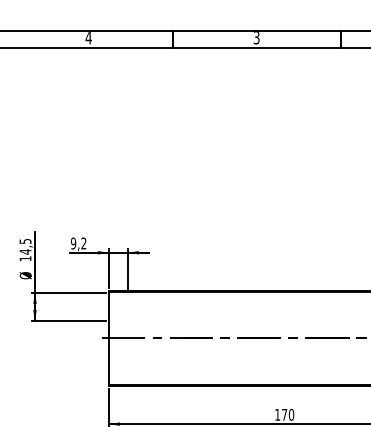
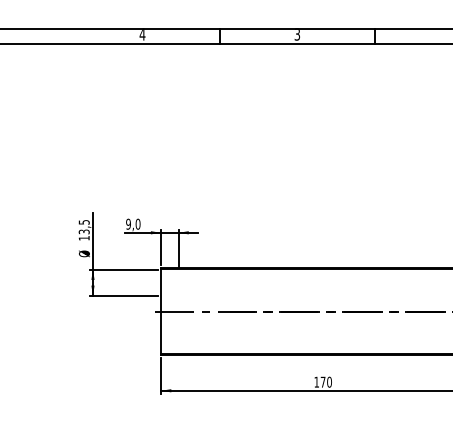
text: (83, 242) -> (137, 223), 9,2 -> 9,0
text: (24, 251) -> (83, 231), 14,5 -> 13,5

